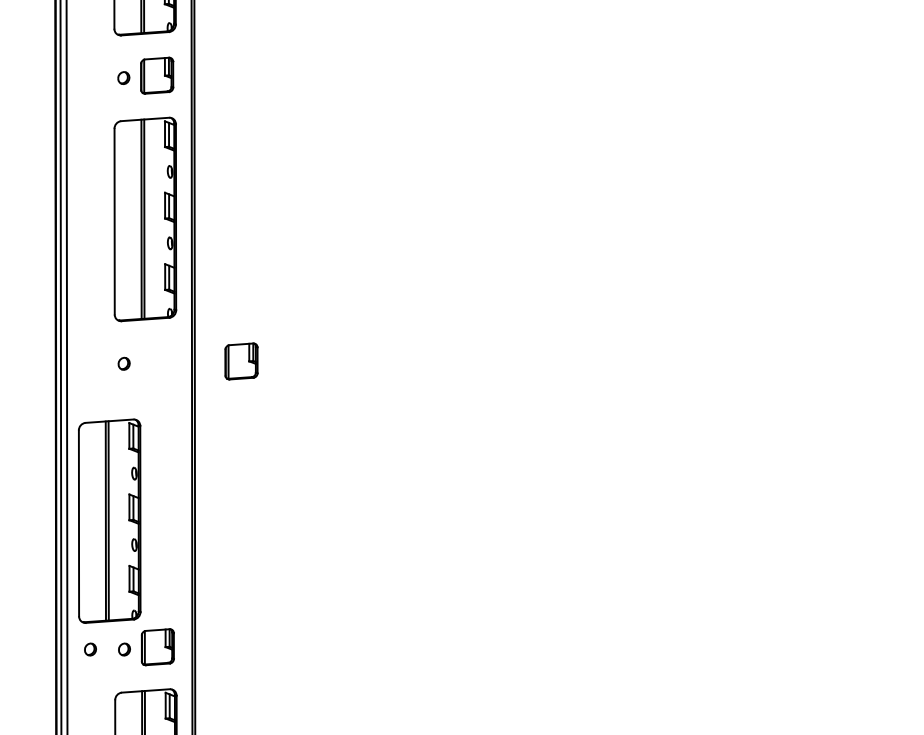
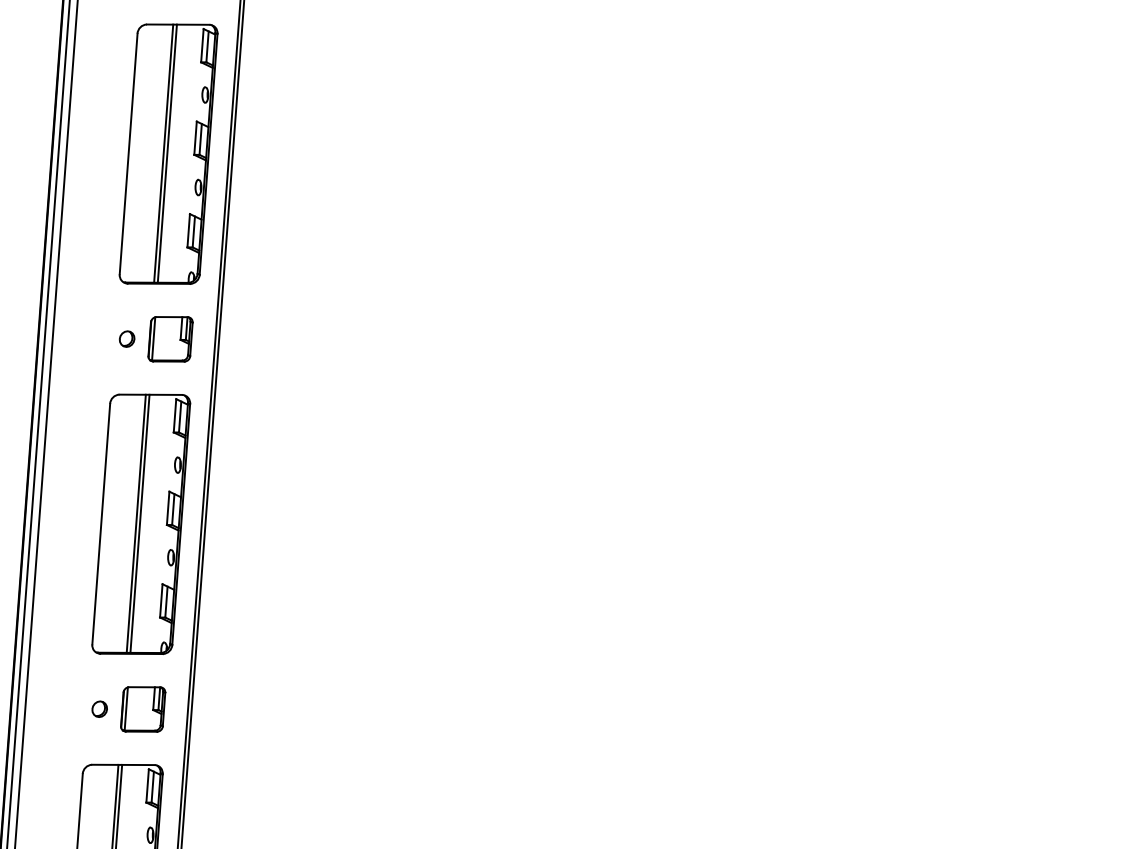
part: (241, 361) -> (170, 339), moved
part: (109, 520) -> (141, 523), moved
part: (90, 649) -> (55, 705), removed

